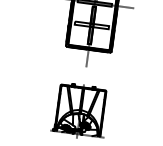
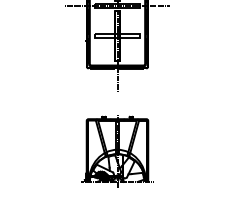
hatch: (85, 125) -> (126, 169), removed

